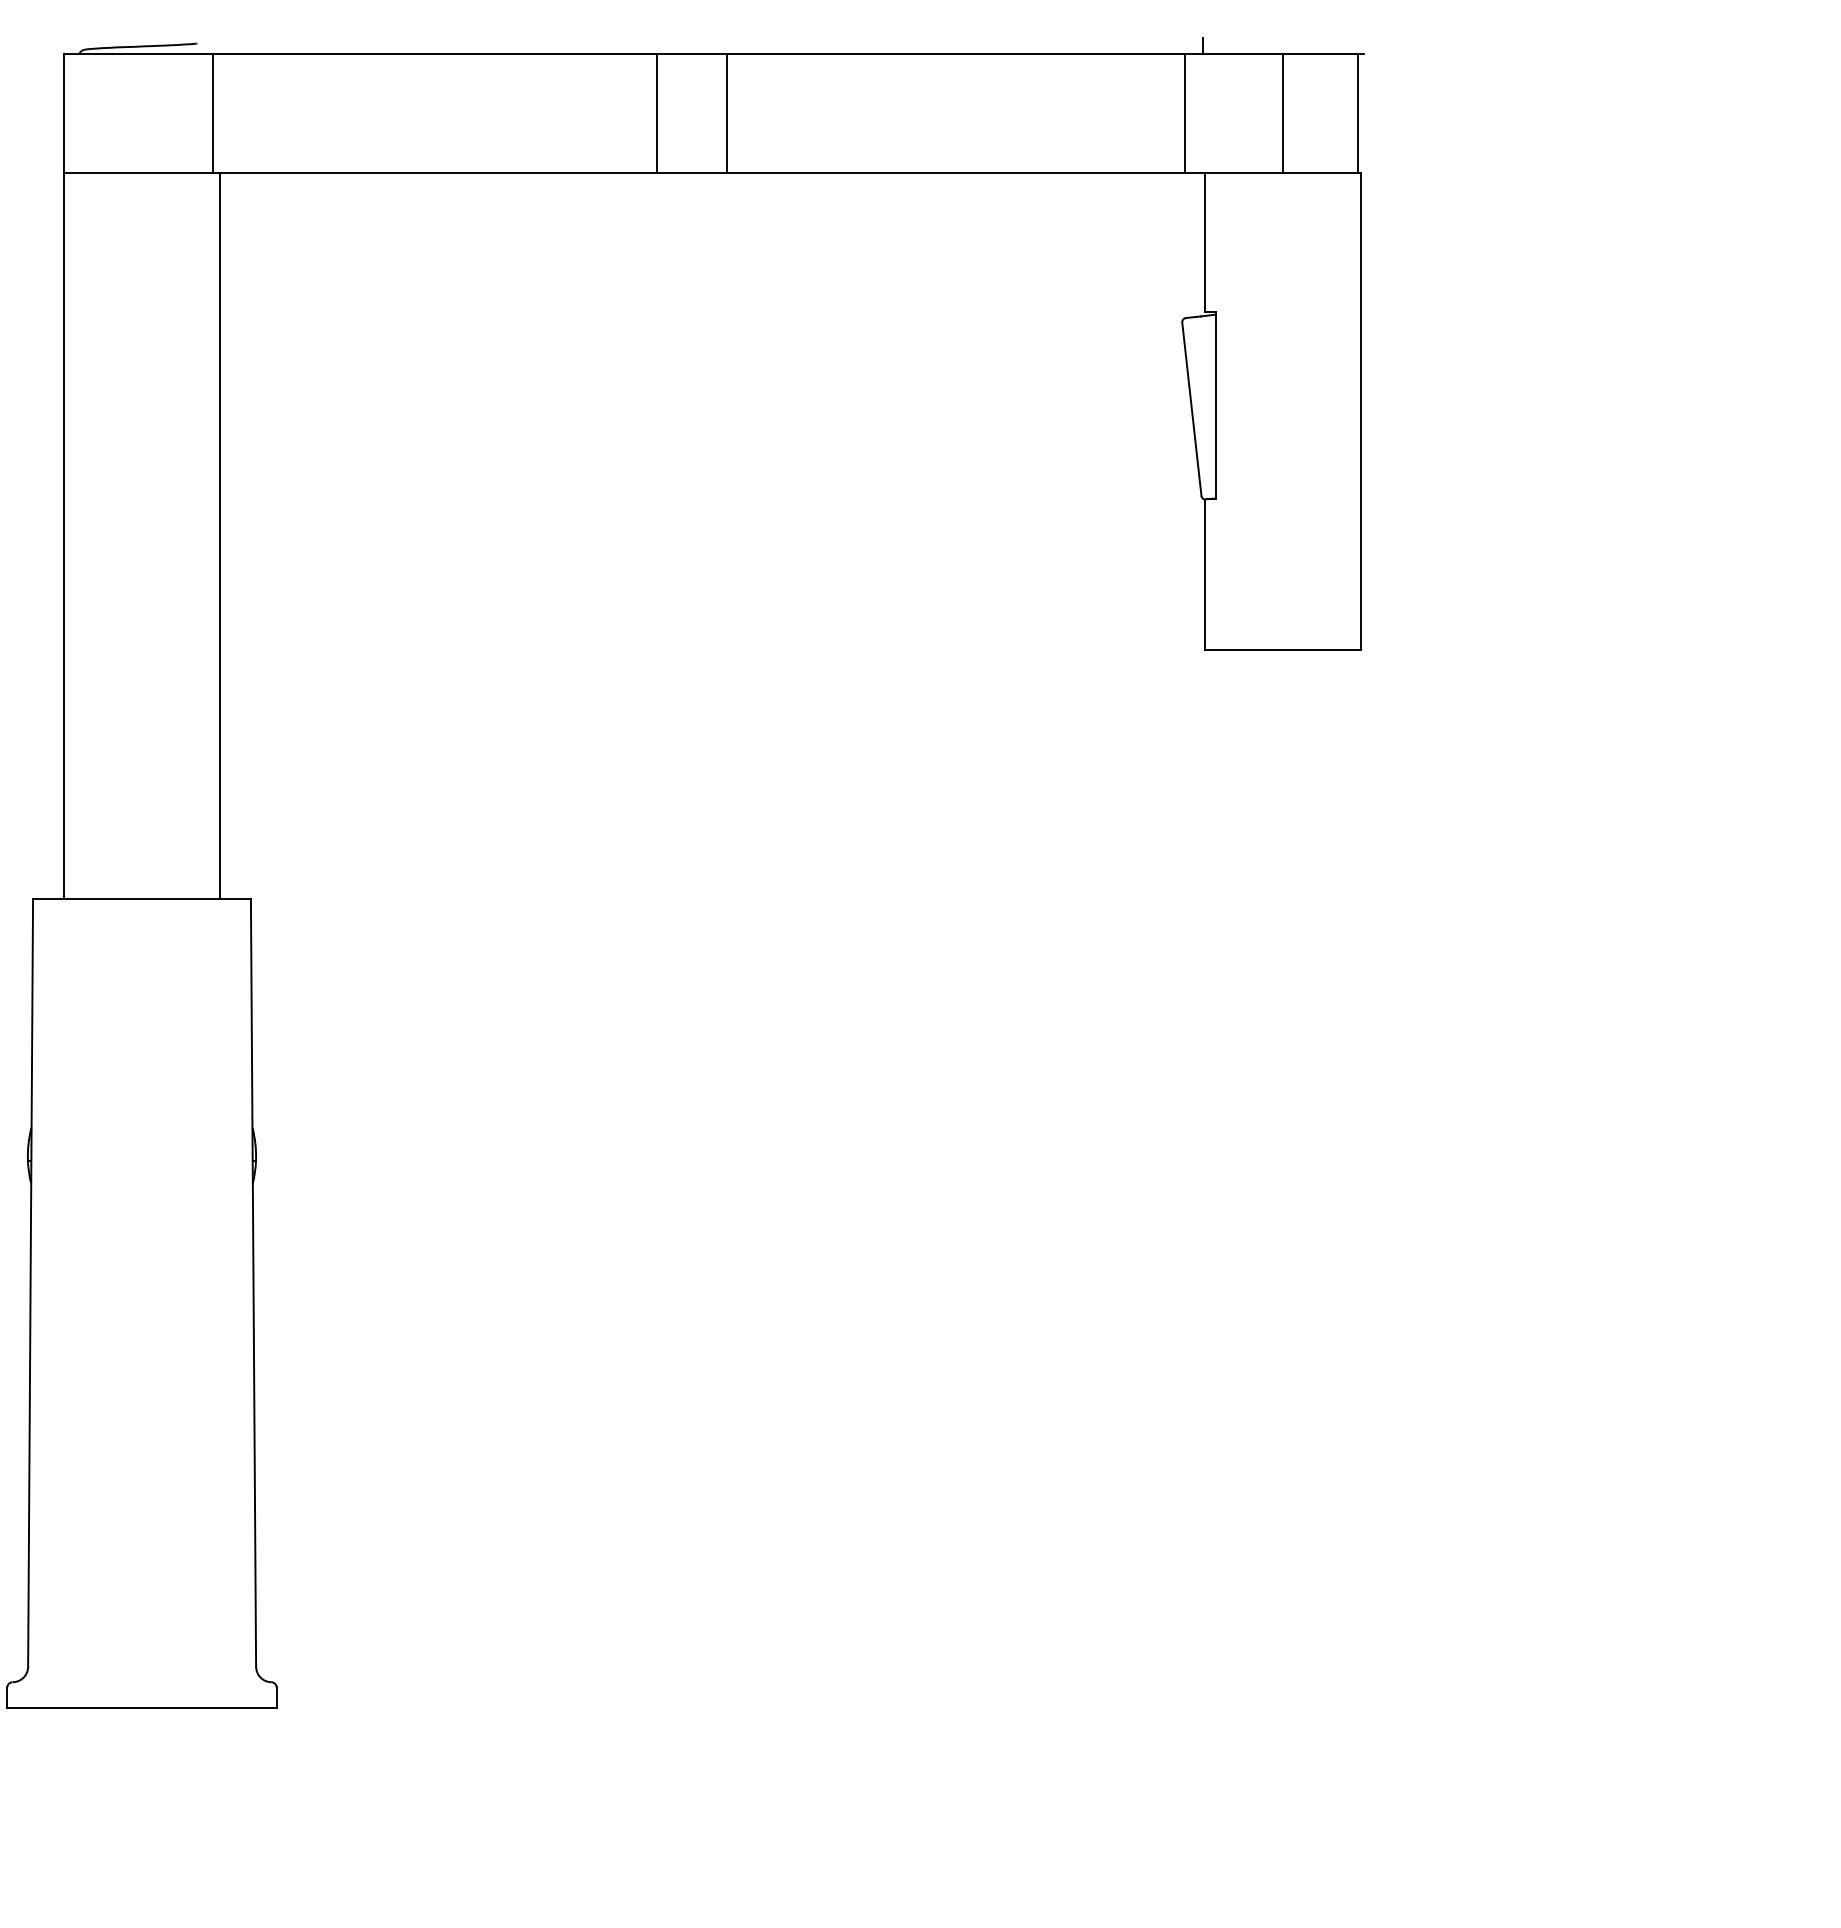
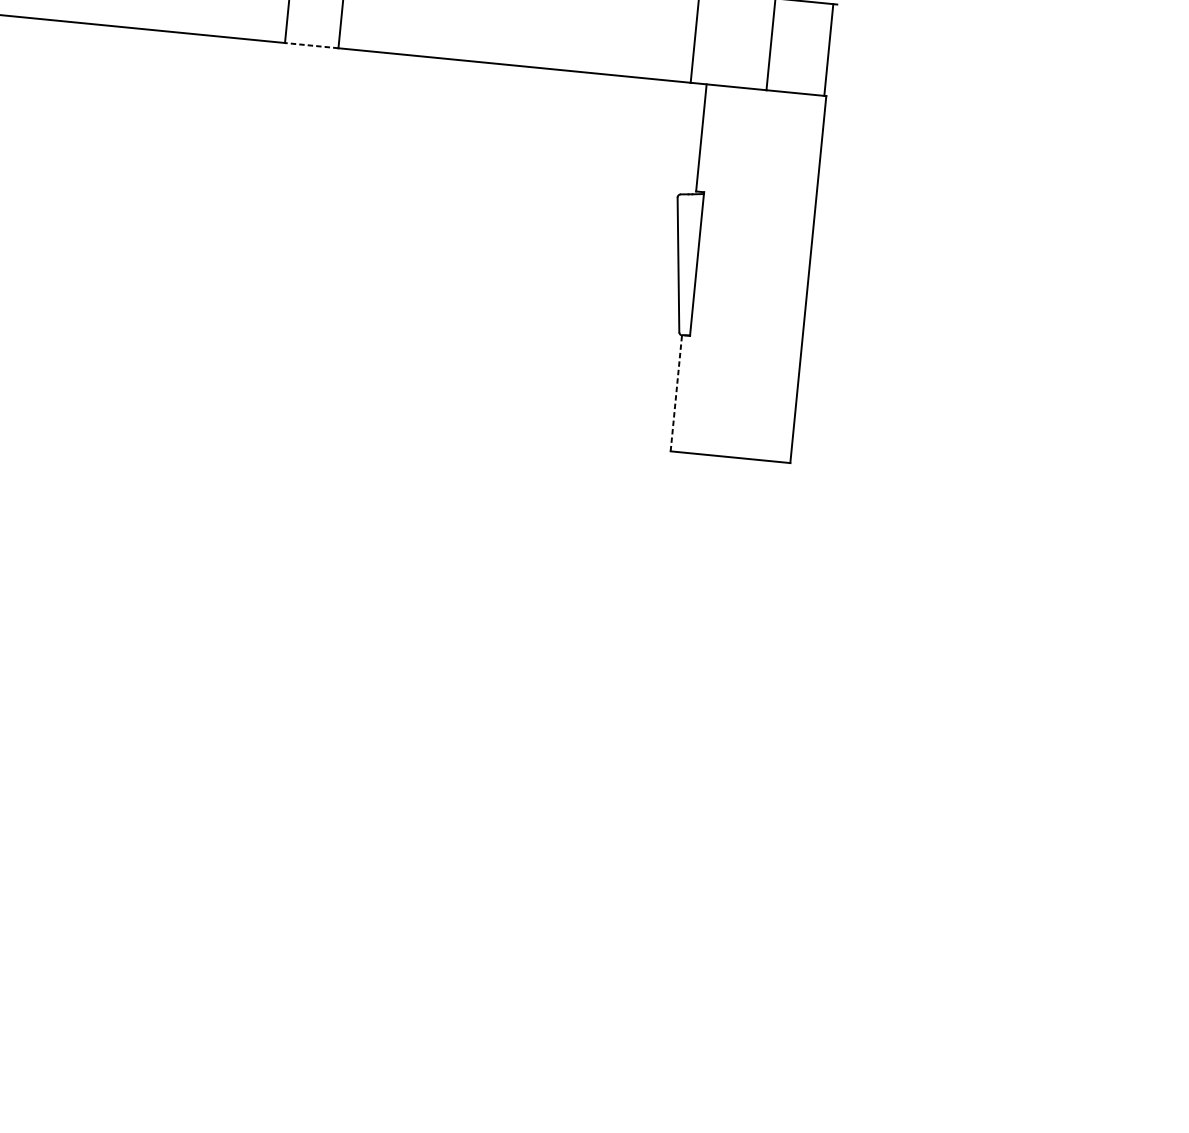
line: (691, 173) -> (311, 45), solid -> dashed
line: (1205, 574) -> (676, 393), solid -> dashed

